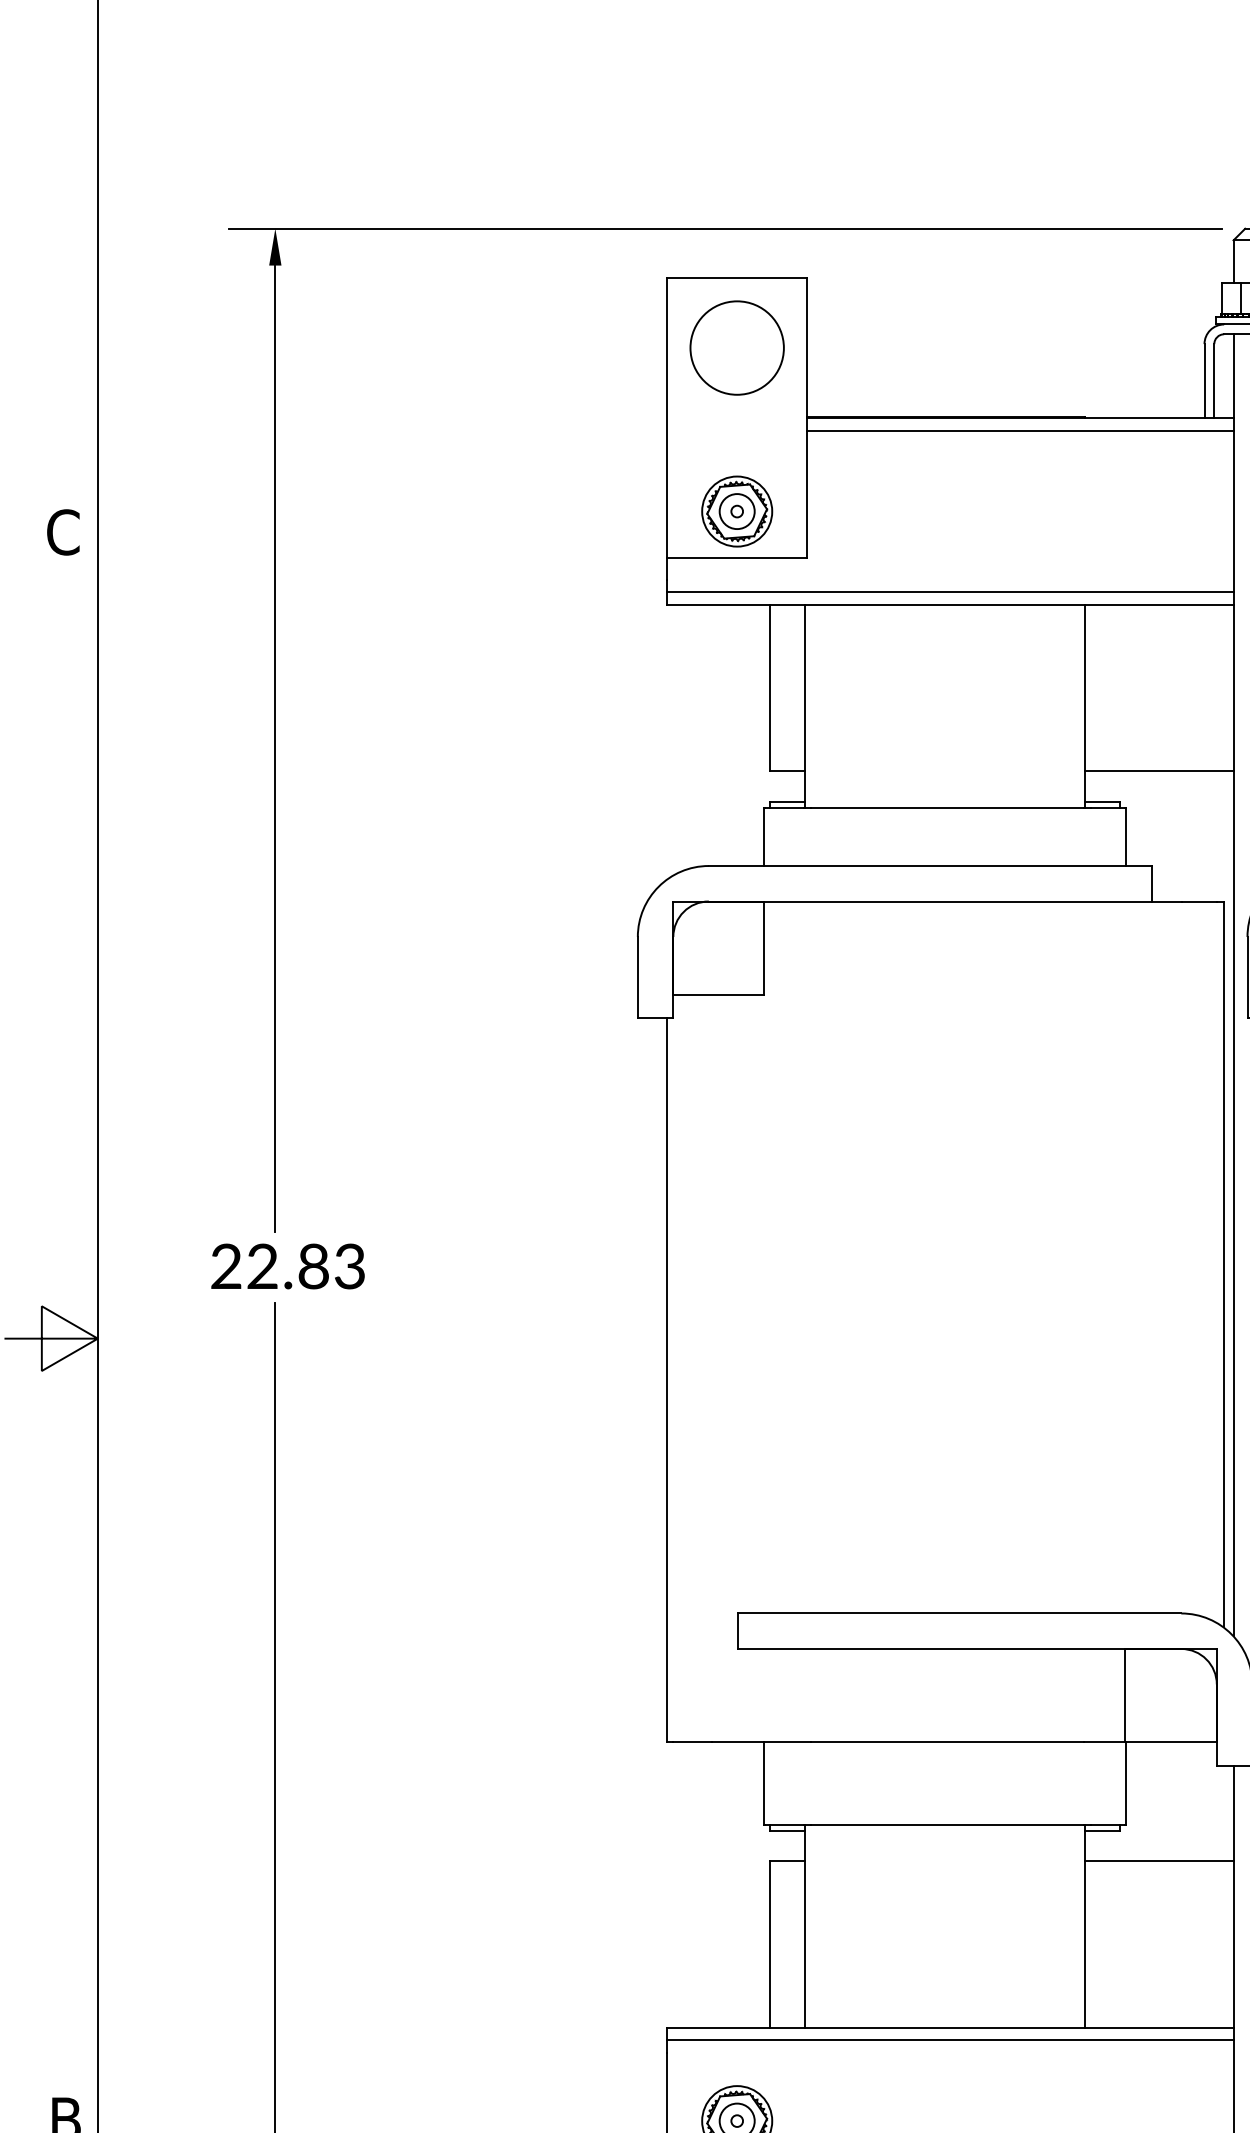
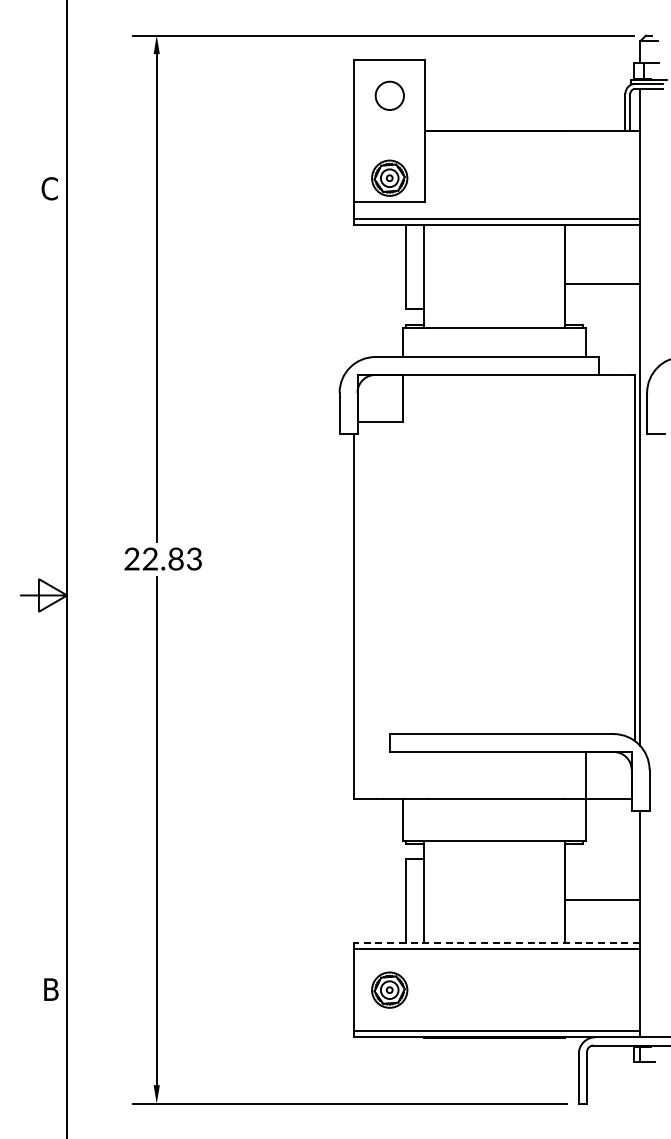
circle: (736, 347) -> (389, 95), size x0.6
line: (1020, 430) -> (532, 137), removed
line: (1158, 771) -> (602, 284), moved
line: (1158, 1862) -> (602, 900), moved
line: (950, 2028) -> (497, 943), solid -> dashed

